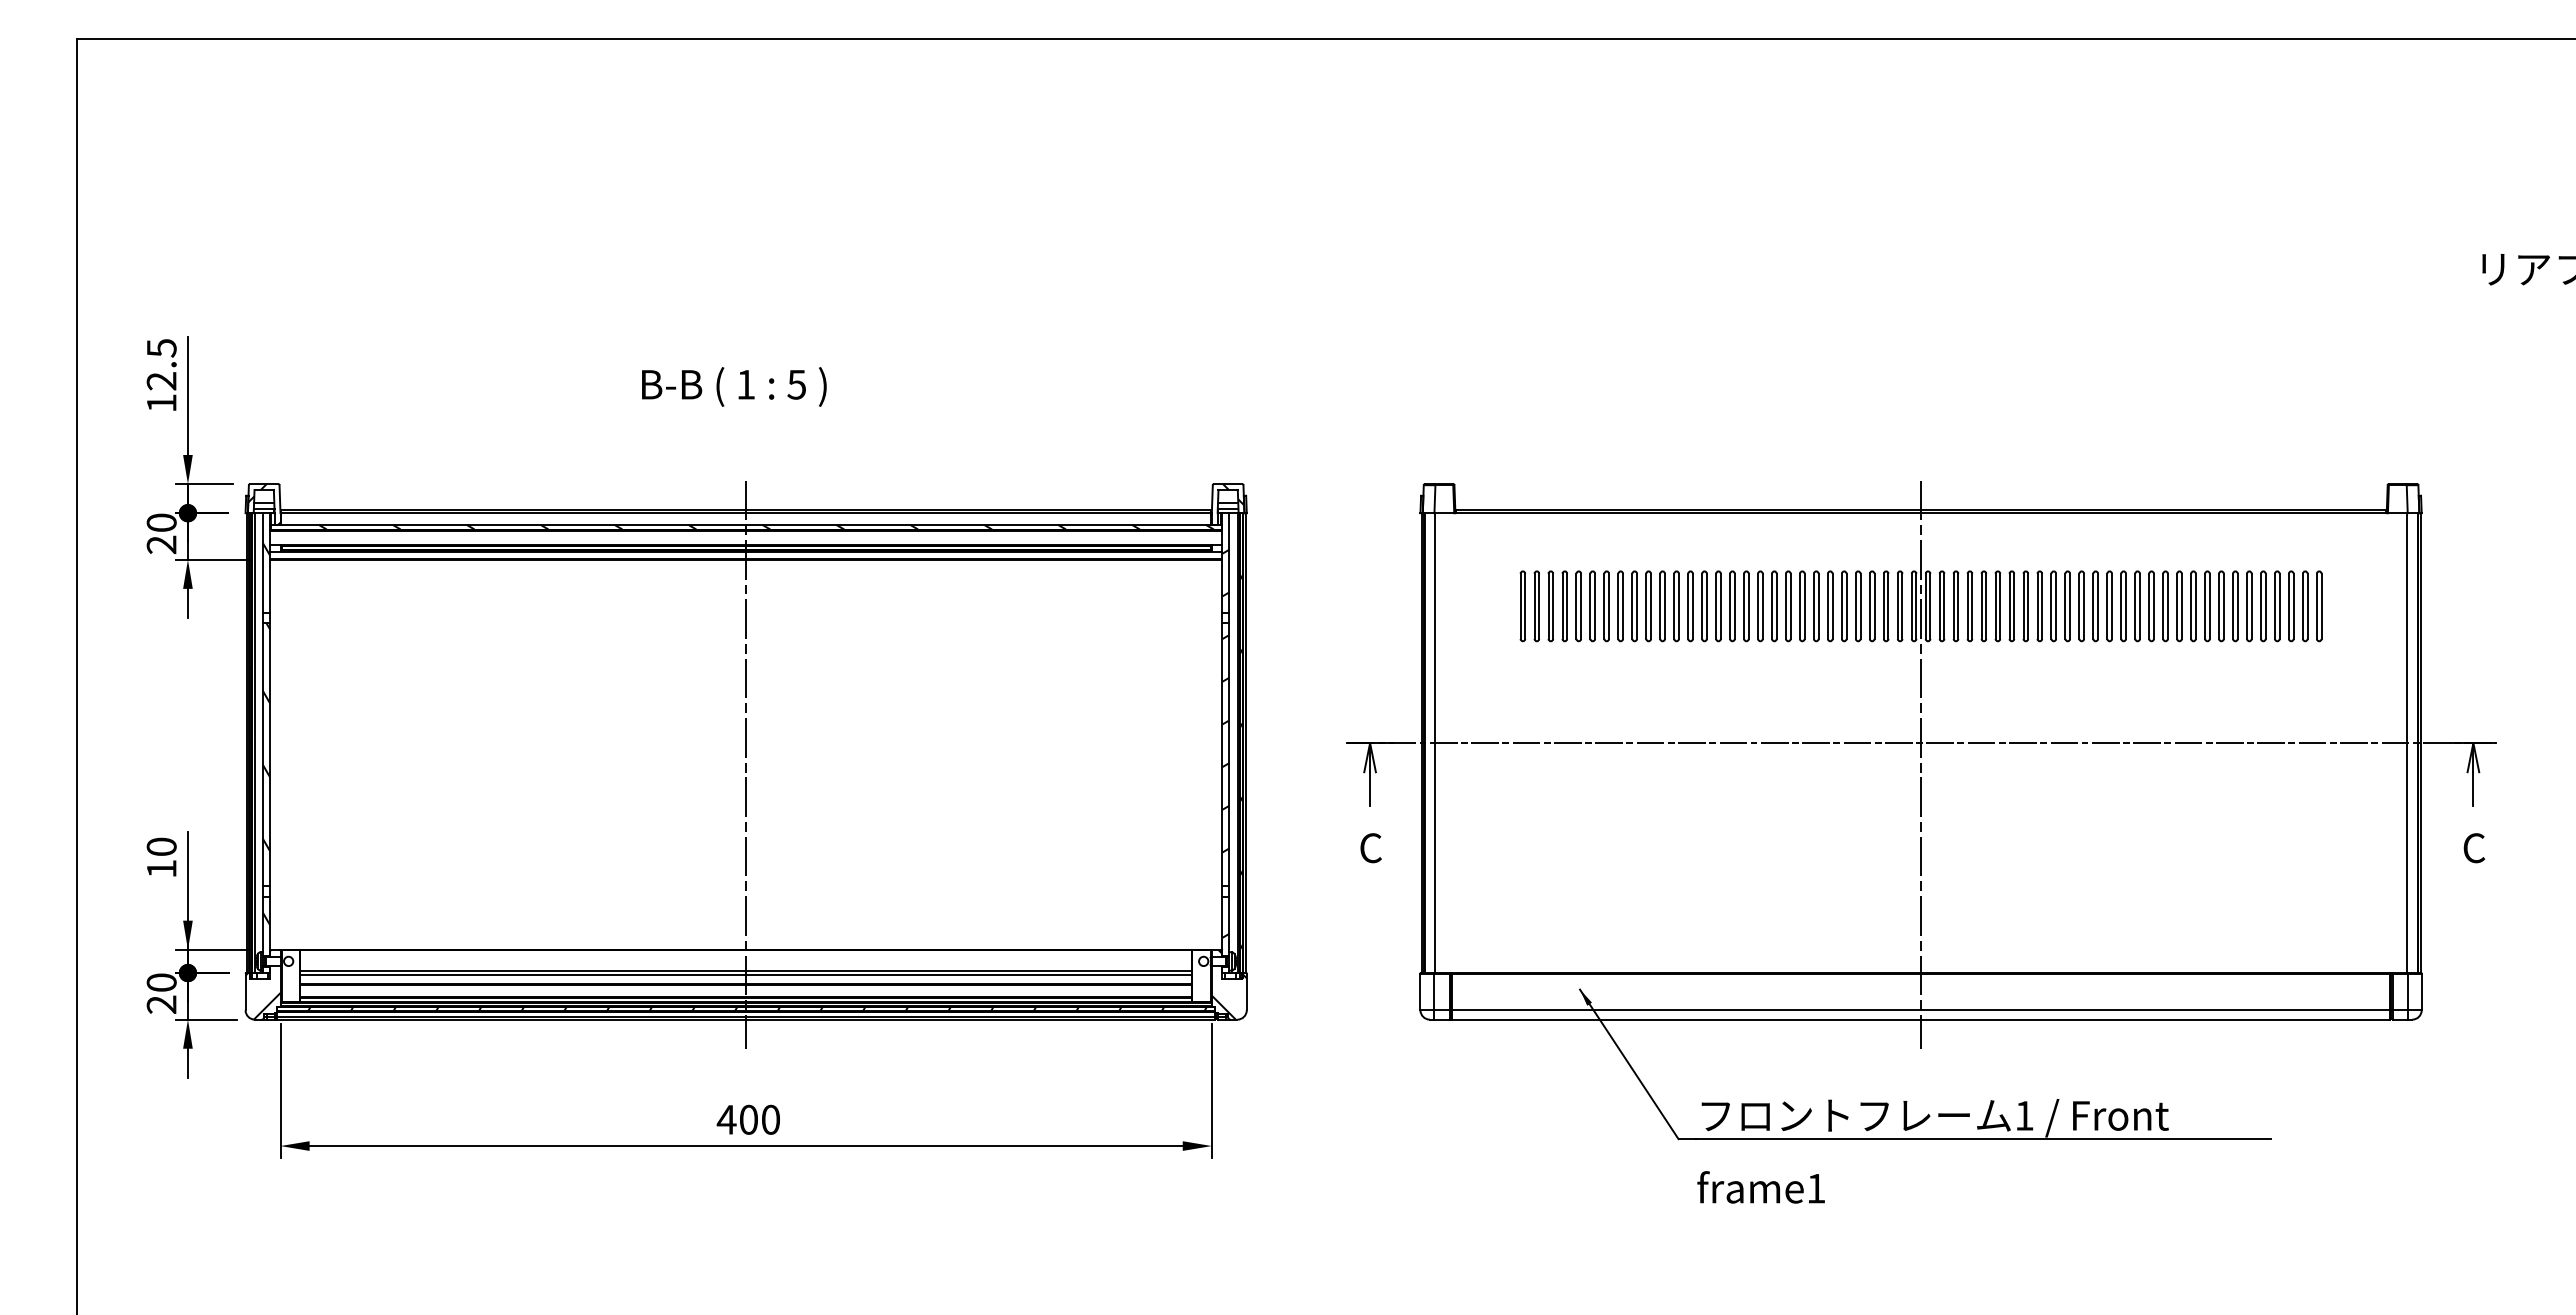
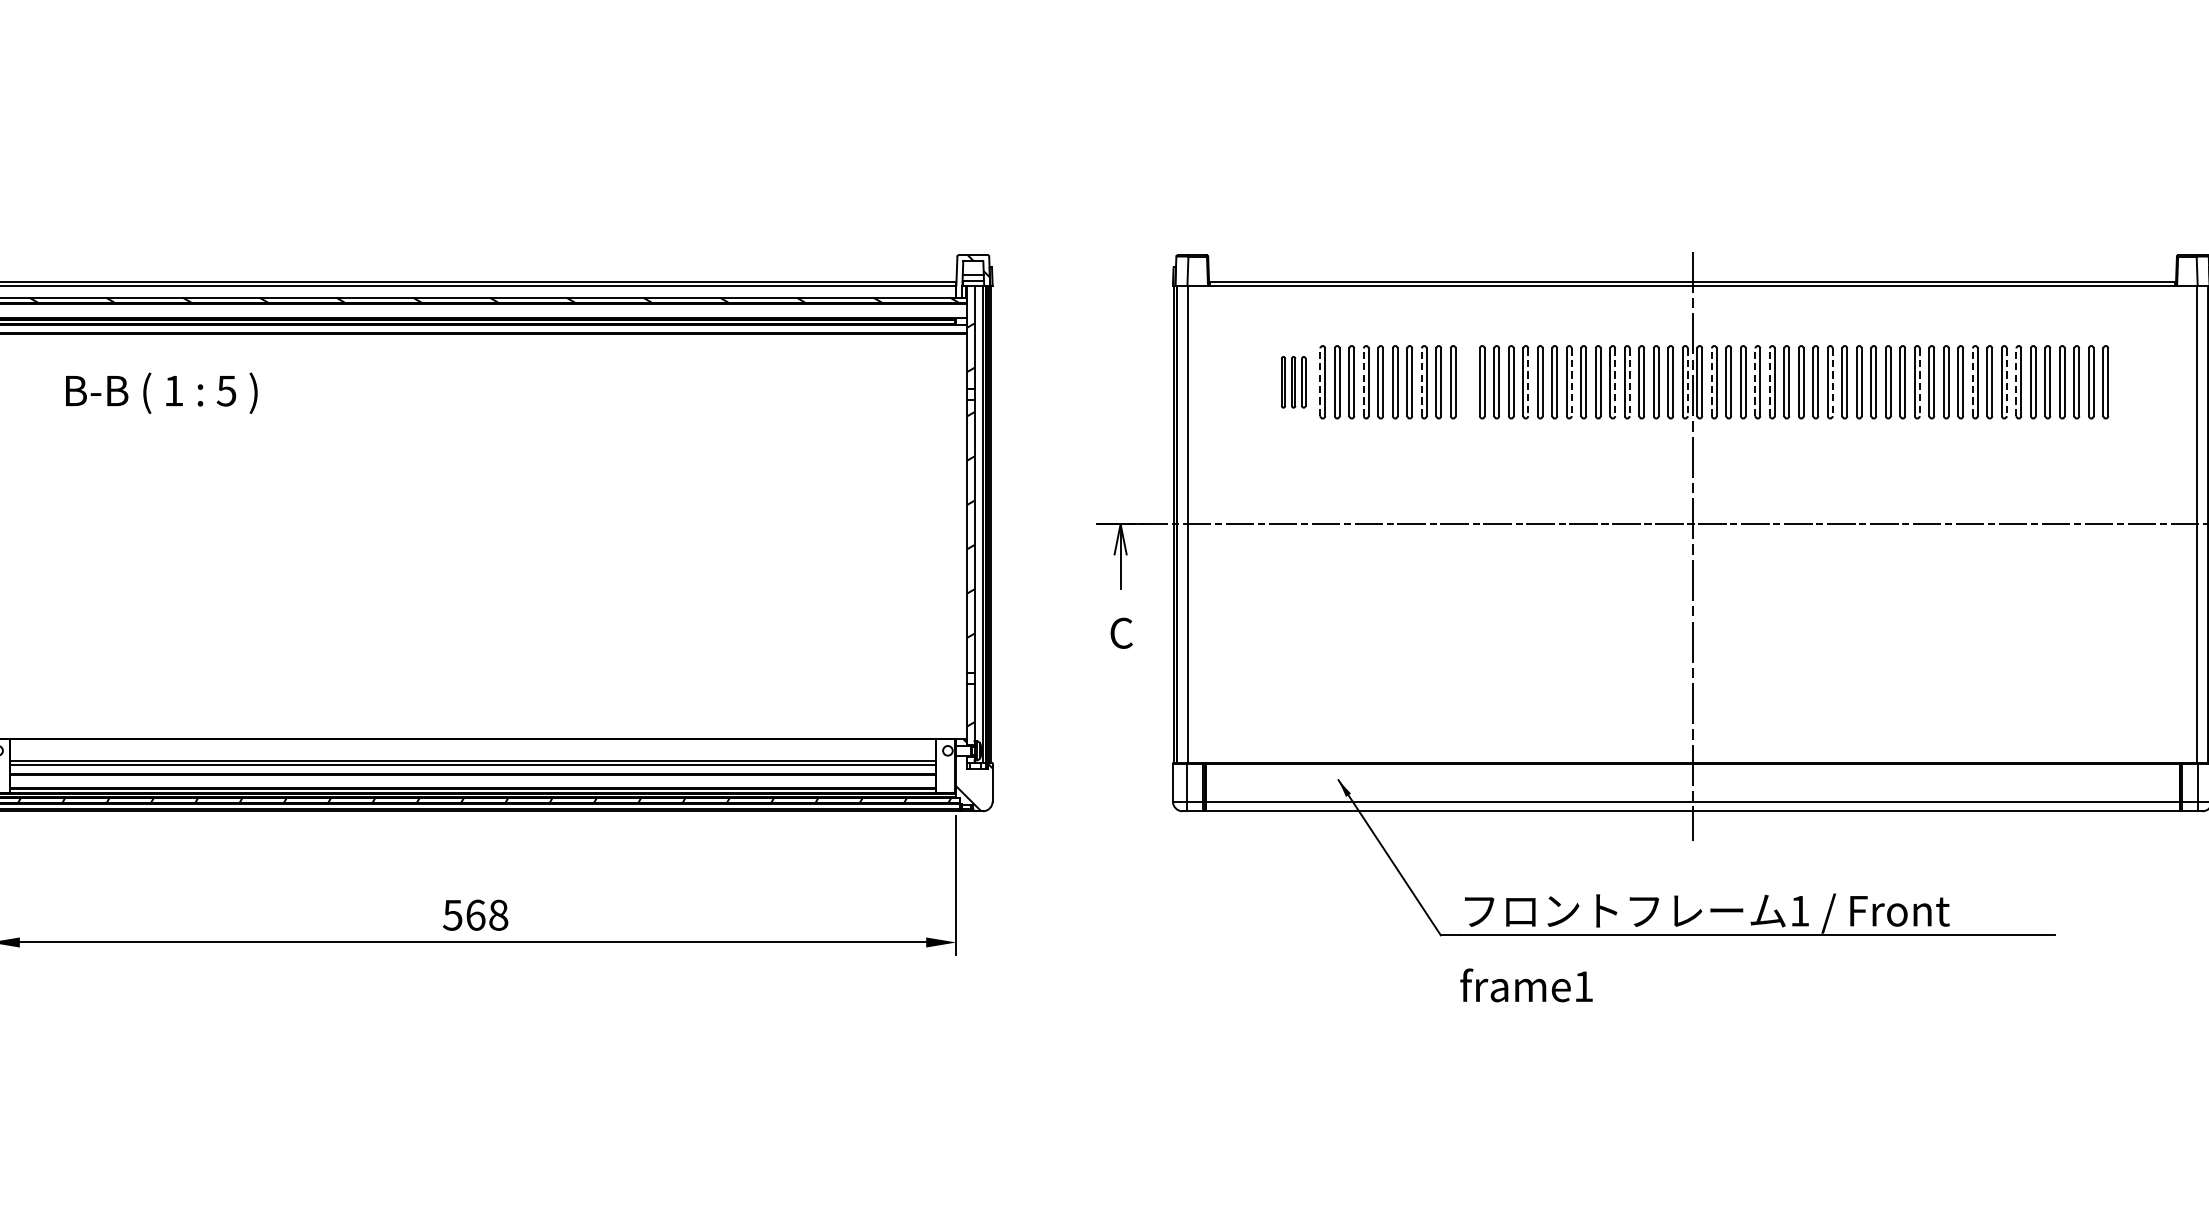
text: (734, 386) -> (161, 392), moved
part: (1536, 606) -> (1293, 382), size x0.7
line: (1562, 606) -> (1320, 382), solid -> dashed
line: (1604, 606) -> (1363, 382), solid -> dashed
line: (1660, 606) -> (1422, 382), solid -> dashed
part: (1704, 606) -> (1467, 382), removed
line: (1762, 606) -> (1527, 382), solid -> dashed
line: (1804, 606) -> (1571, 382), solid -> dashed
line: (1846, 606) -> (1615, 382), solid -> dashed
line: (1860, 606) -> (1629, 382), solid -> dashed
line: (1916, 606) -> (1687, 382), solid -> dashed
line: (1939, 606) -> (1711, 382), solid -> dashed
line: (1981, 606) -> (1755, 382), solid -> dashed
line: (1995, 606) -> (1769, 382), solid -> dashed
line: (2056, 606) -> (1833, 382), solid -> dashed
line: (2139, 606) -> (1919, 382), solid -> dashed
line: (2191, 606) -> (1973, 382), solid -> dashed
line: (2223, 606) -> (2006, 382), solid -> dashed
line: (2233, 606) -> (2016, 382), solid -> dashed
line: (746, 764) -> (473, 546), removed
text: (748, 1119) -> (475, 914), 400 -> 568

